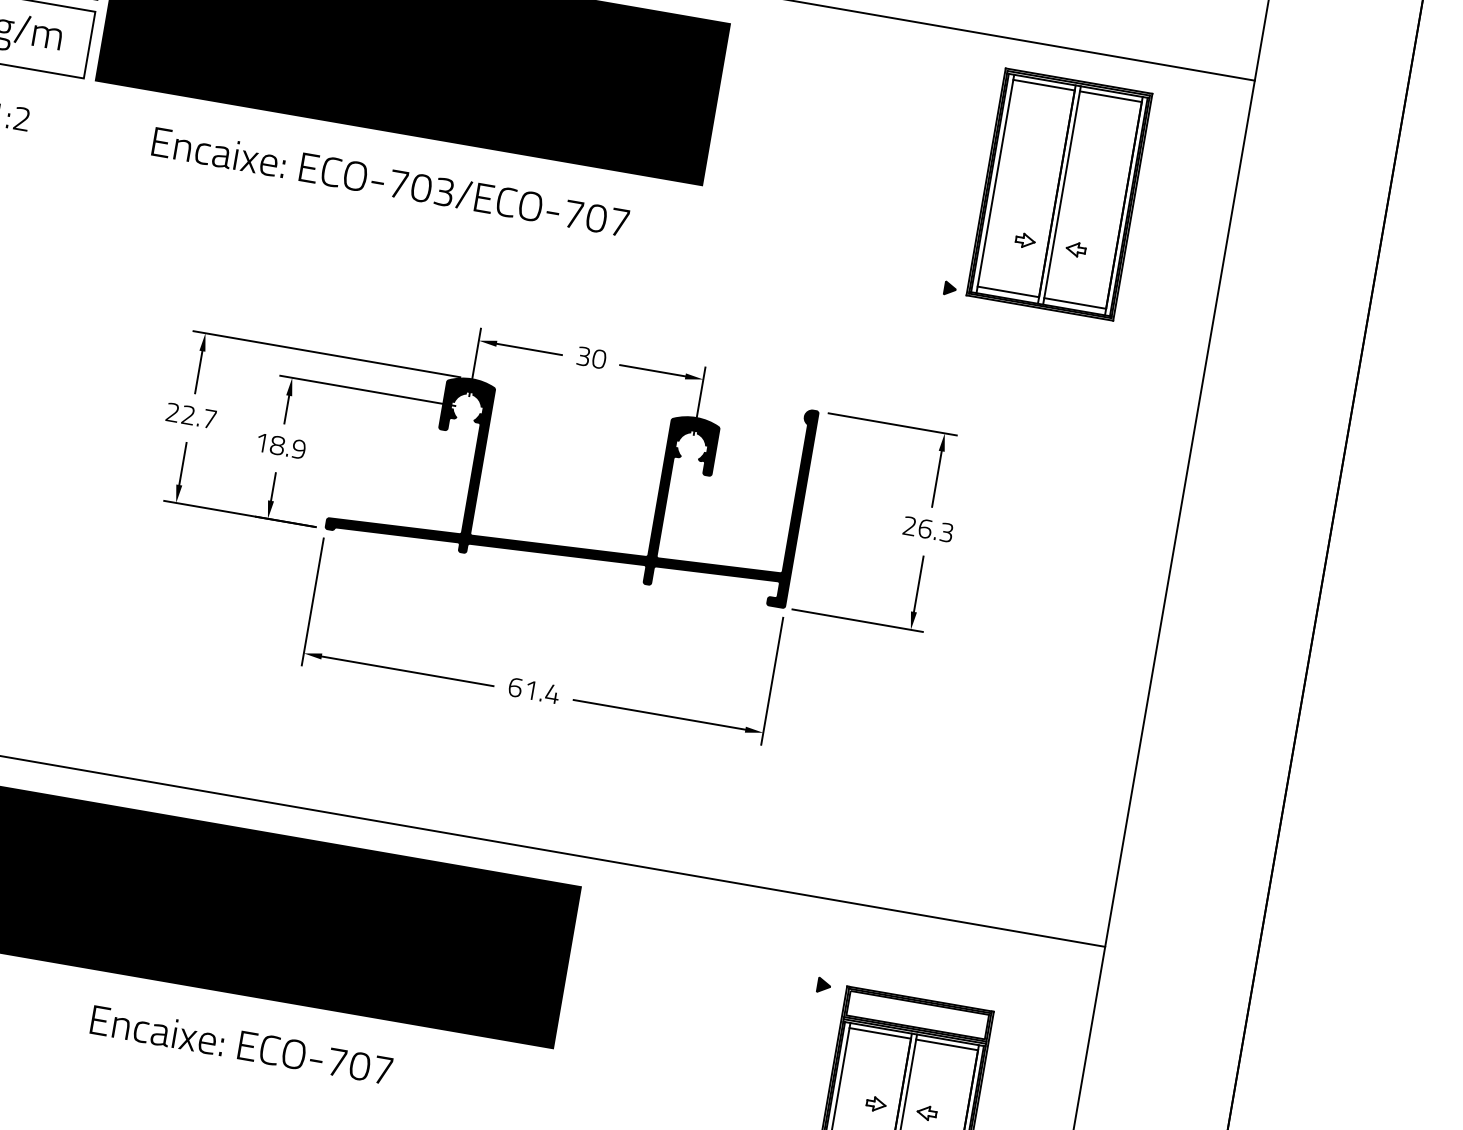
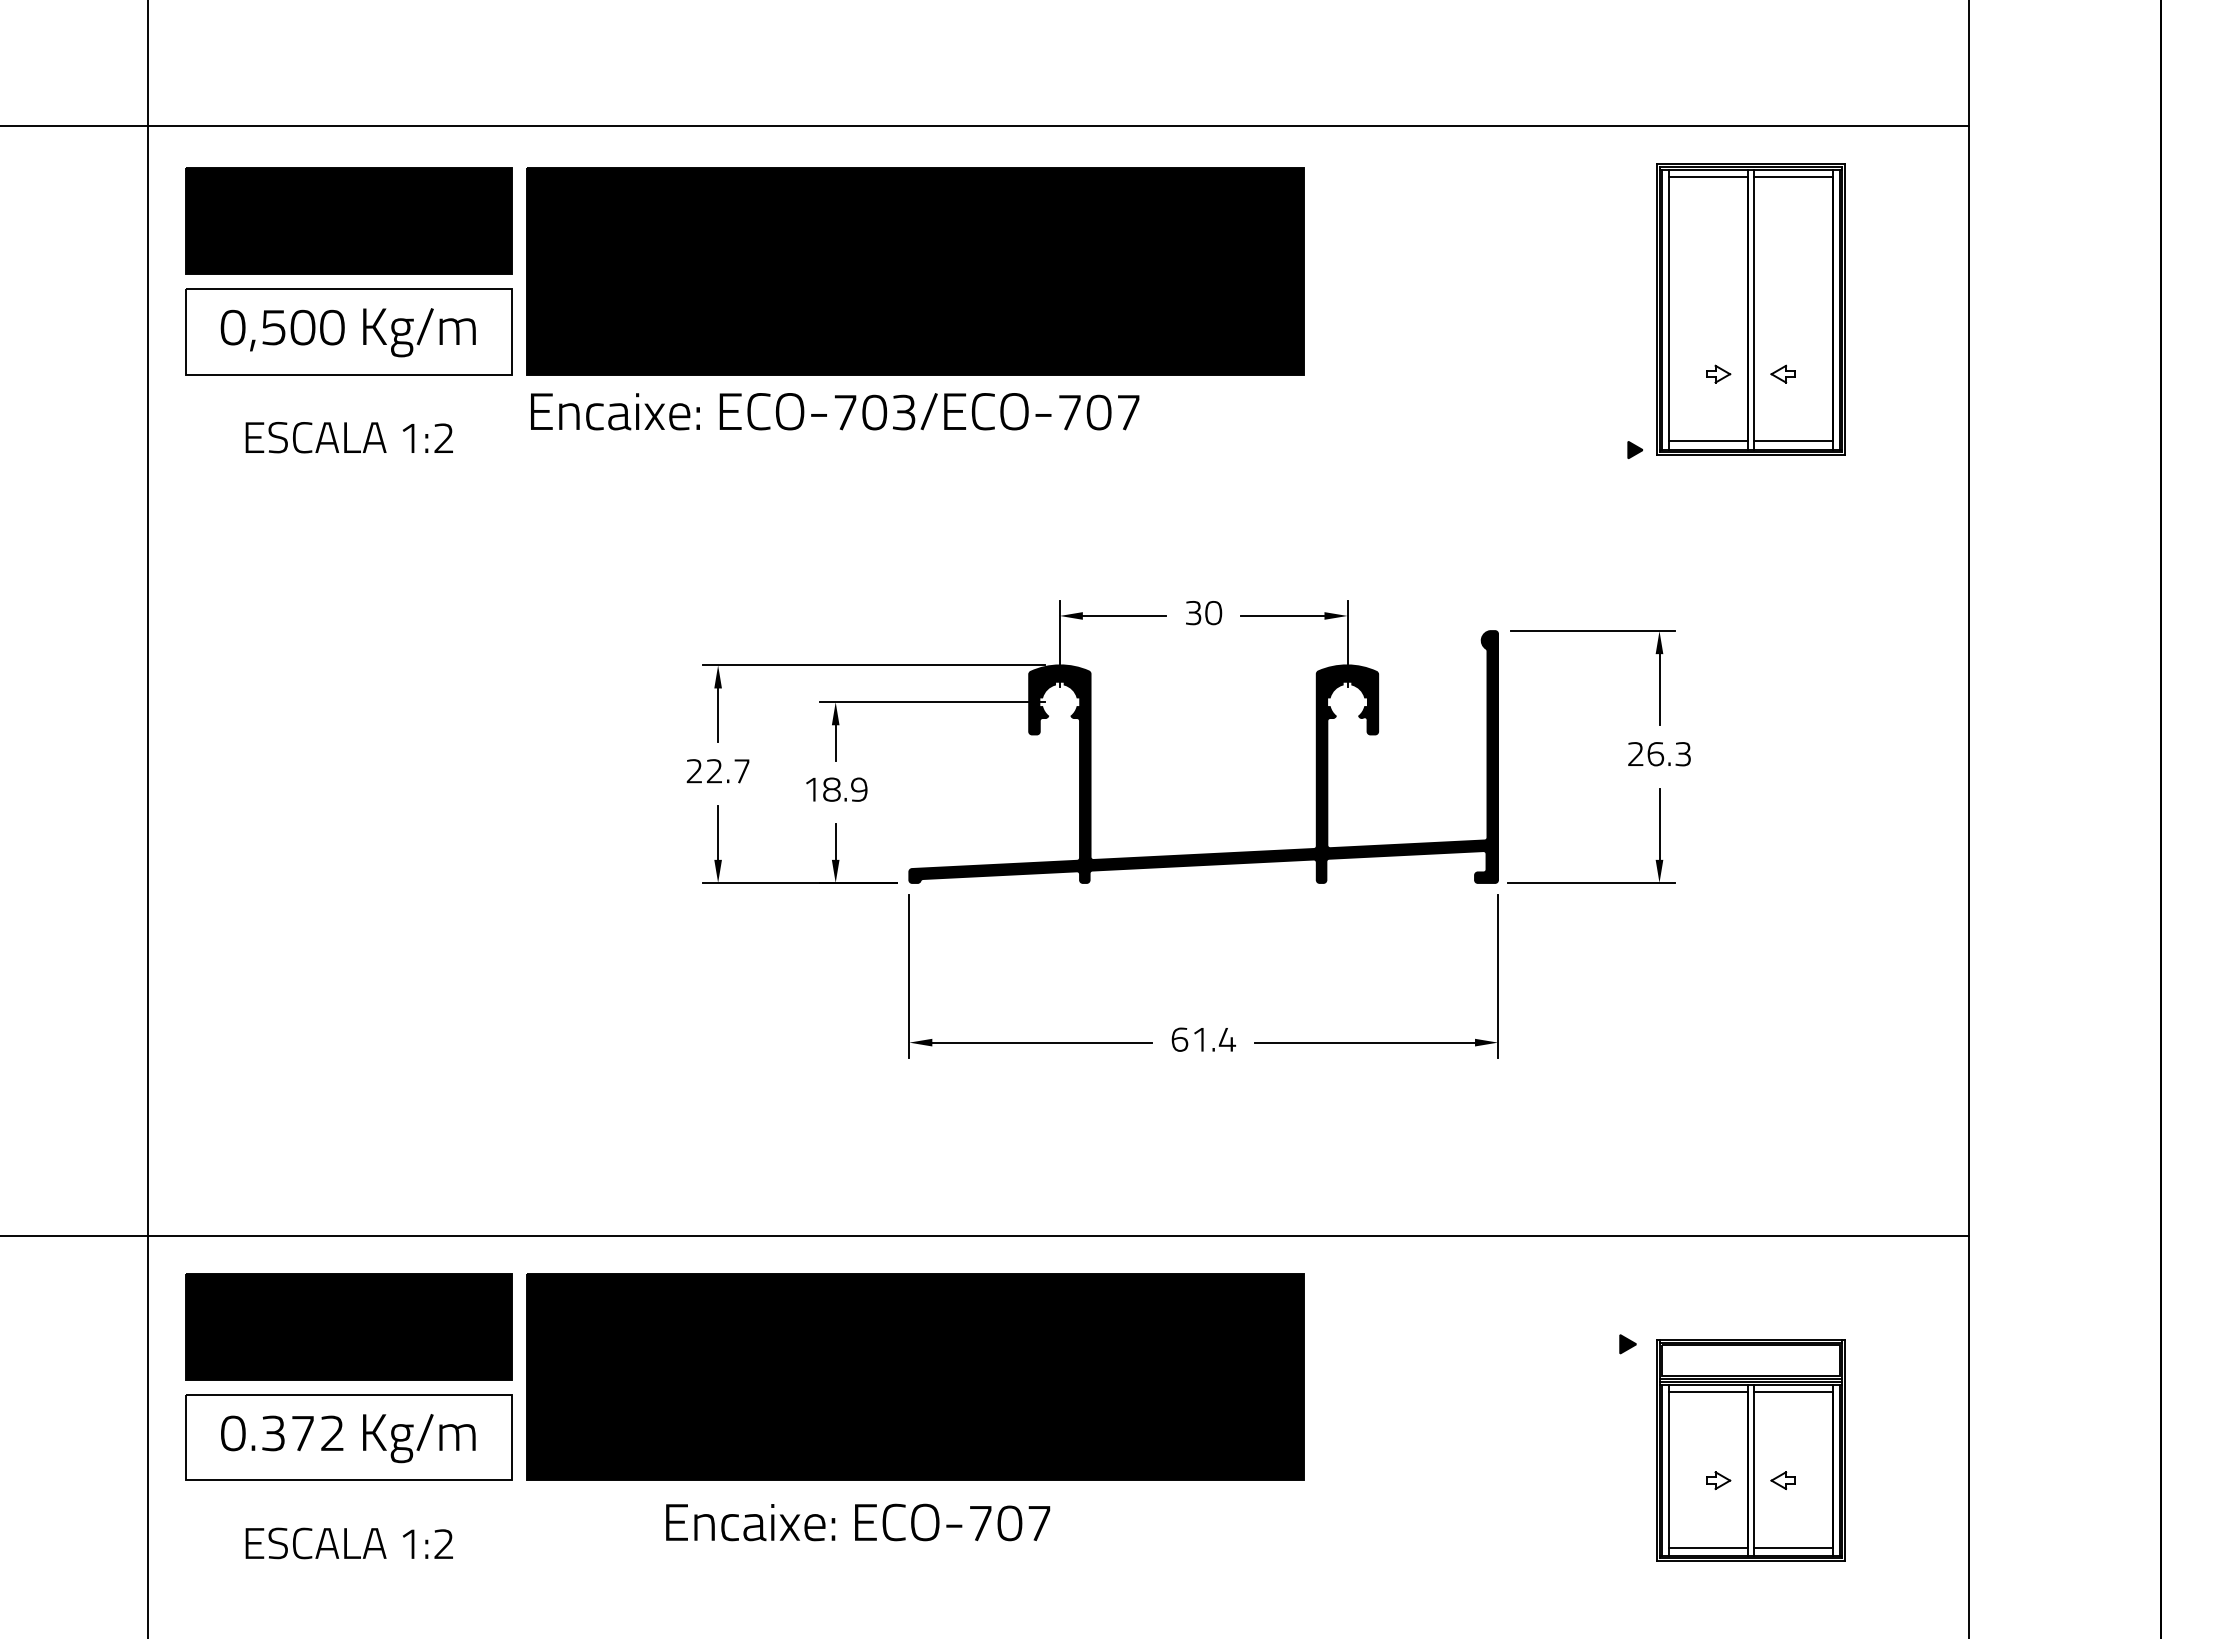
text: (391, 182) -> (835, 411), moved
text: (241, 1045) -> (858, 1522), moved

